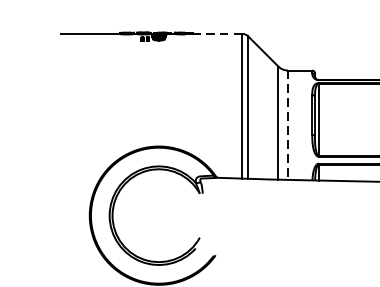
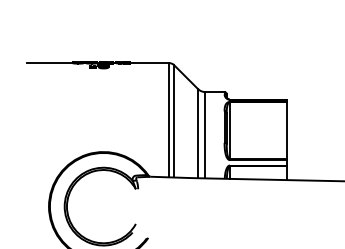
line: (217, 34) -> (149, 63), dashed -> solid
line: (288, 125) -> (205, 135), dashed -> solid

